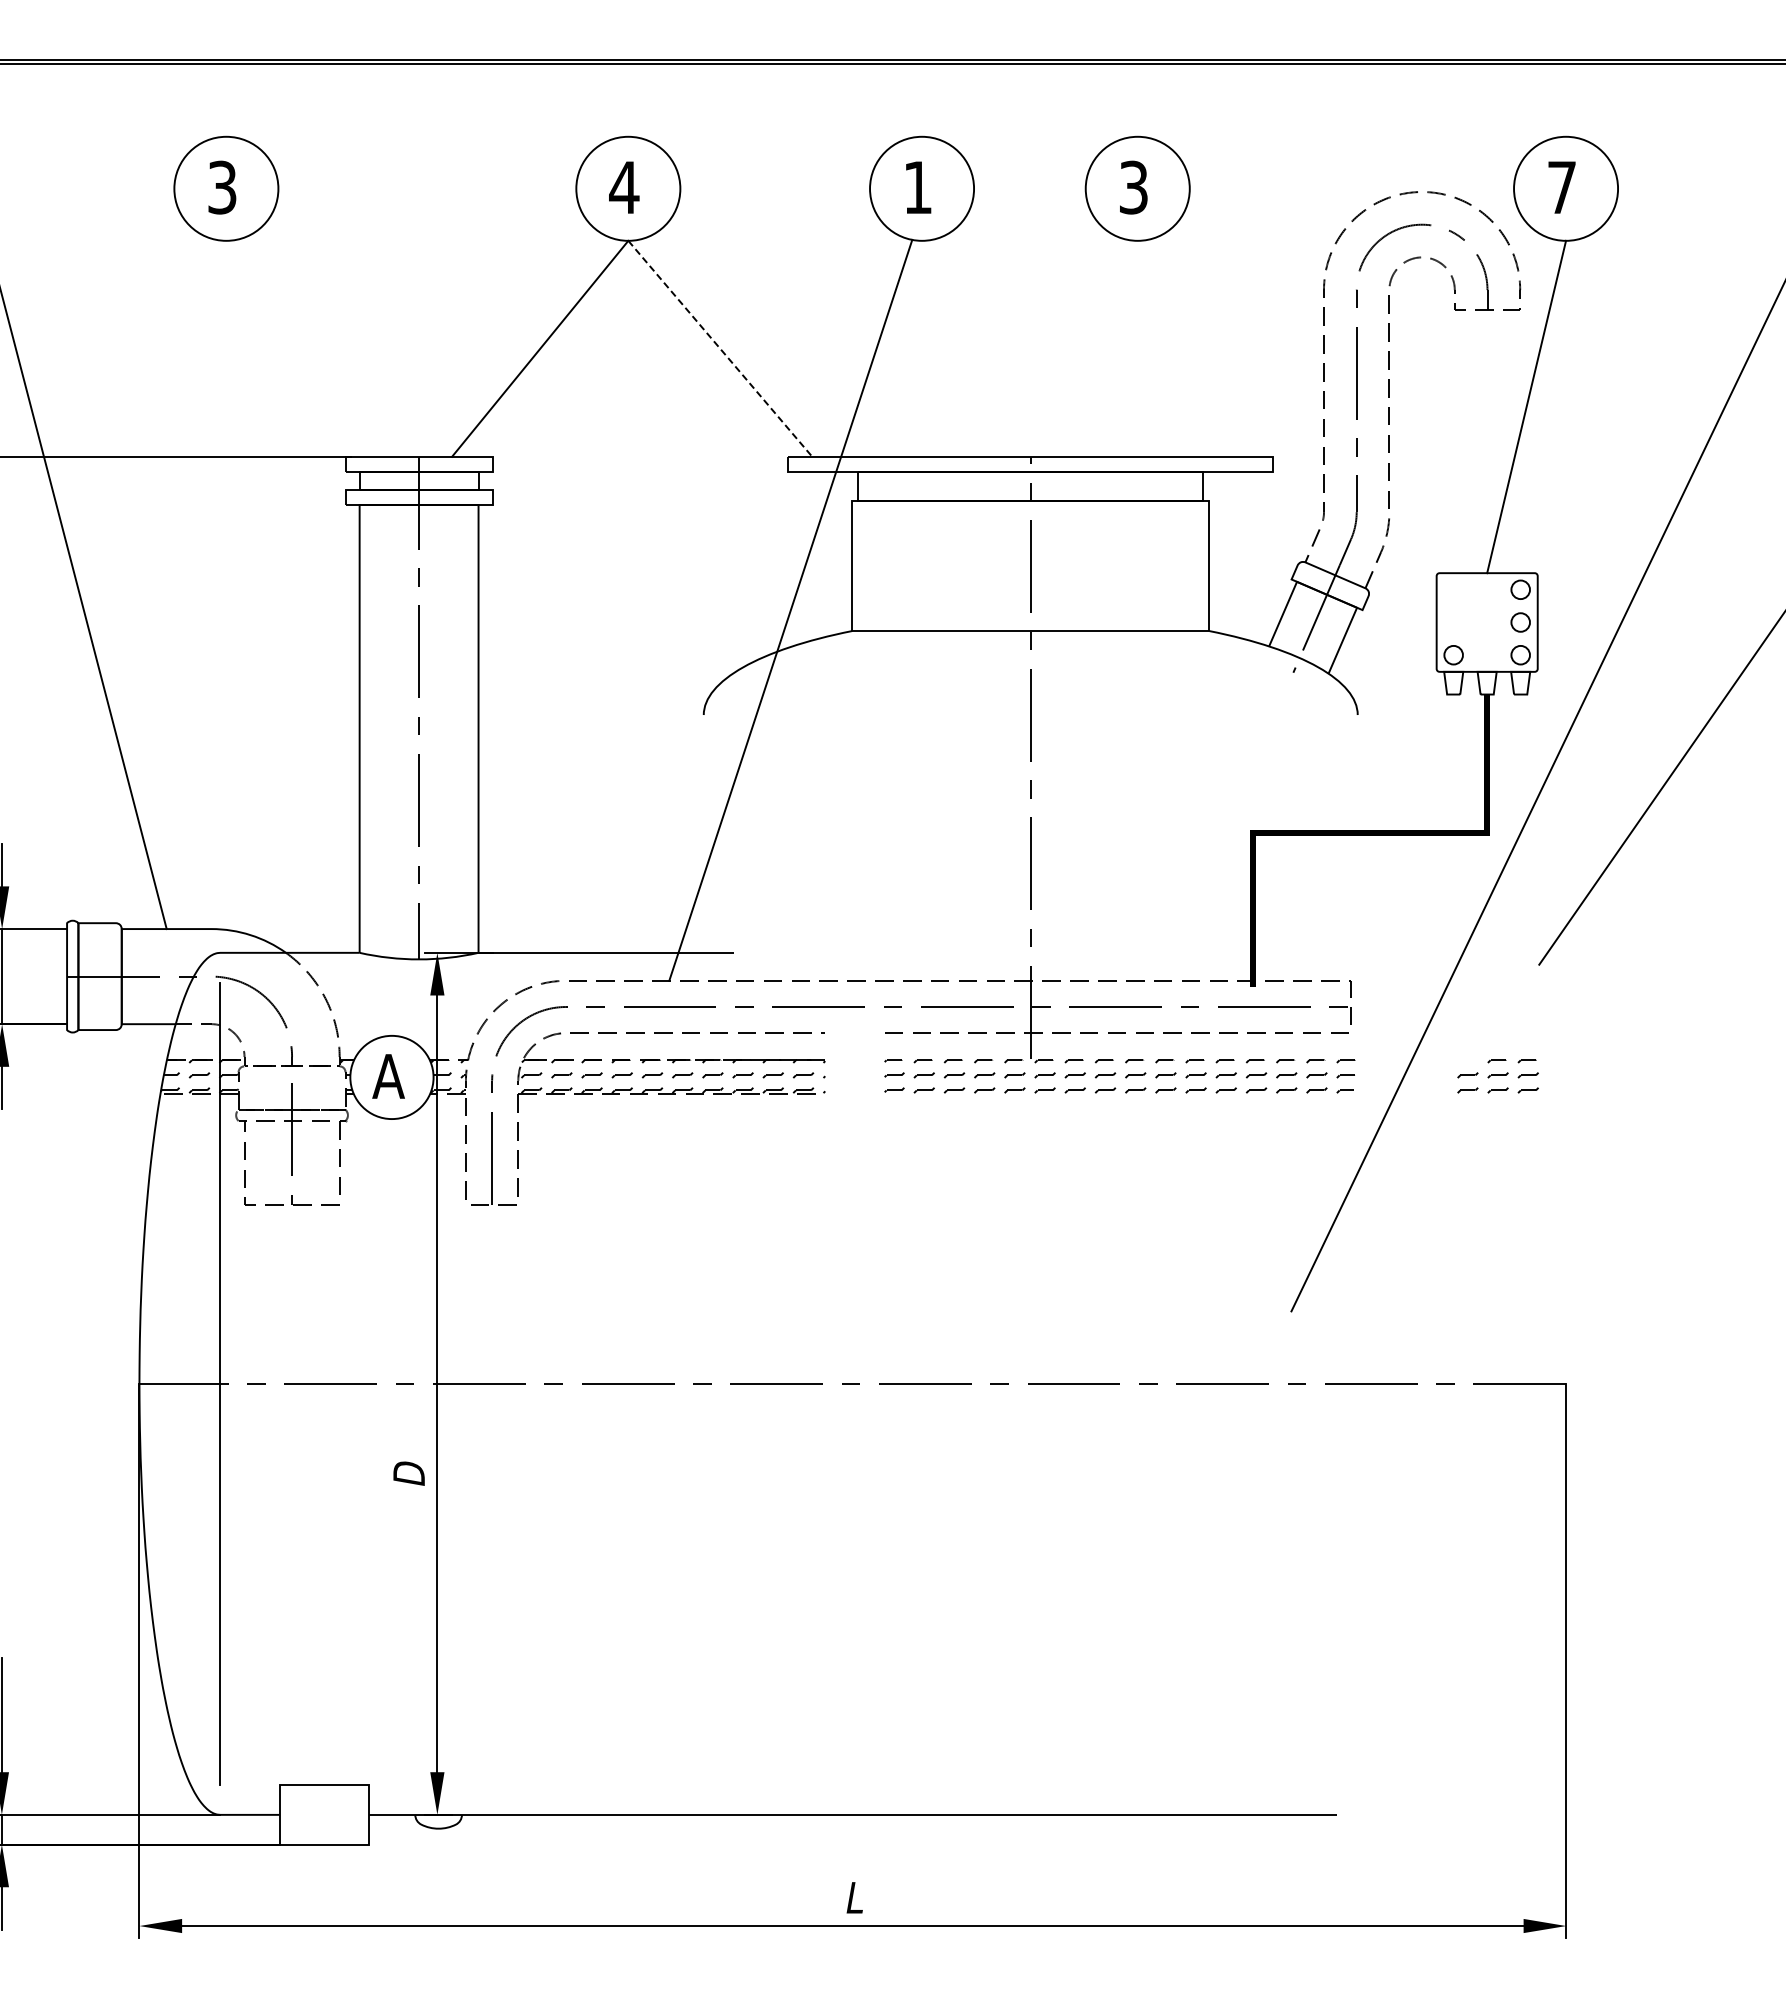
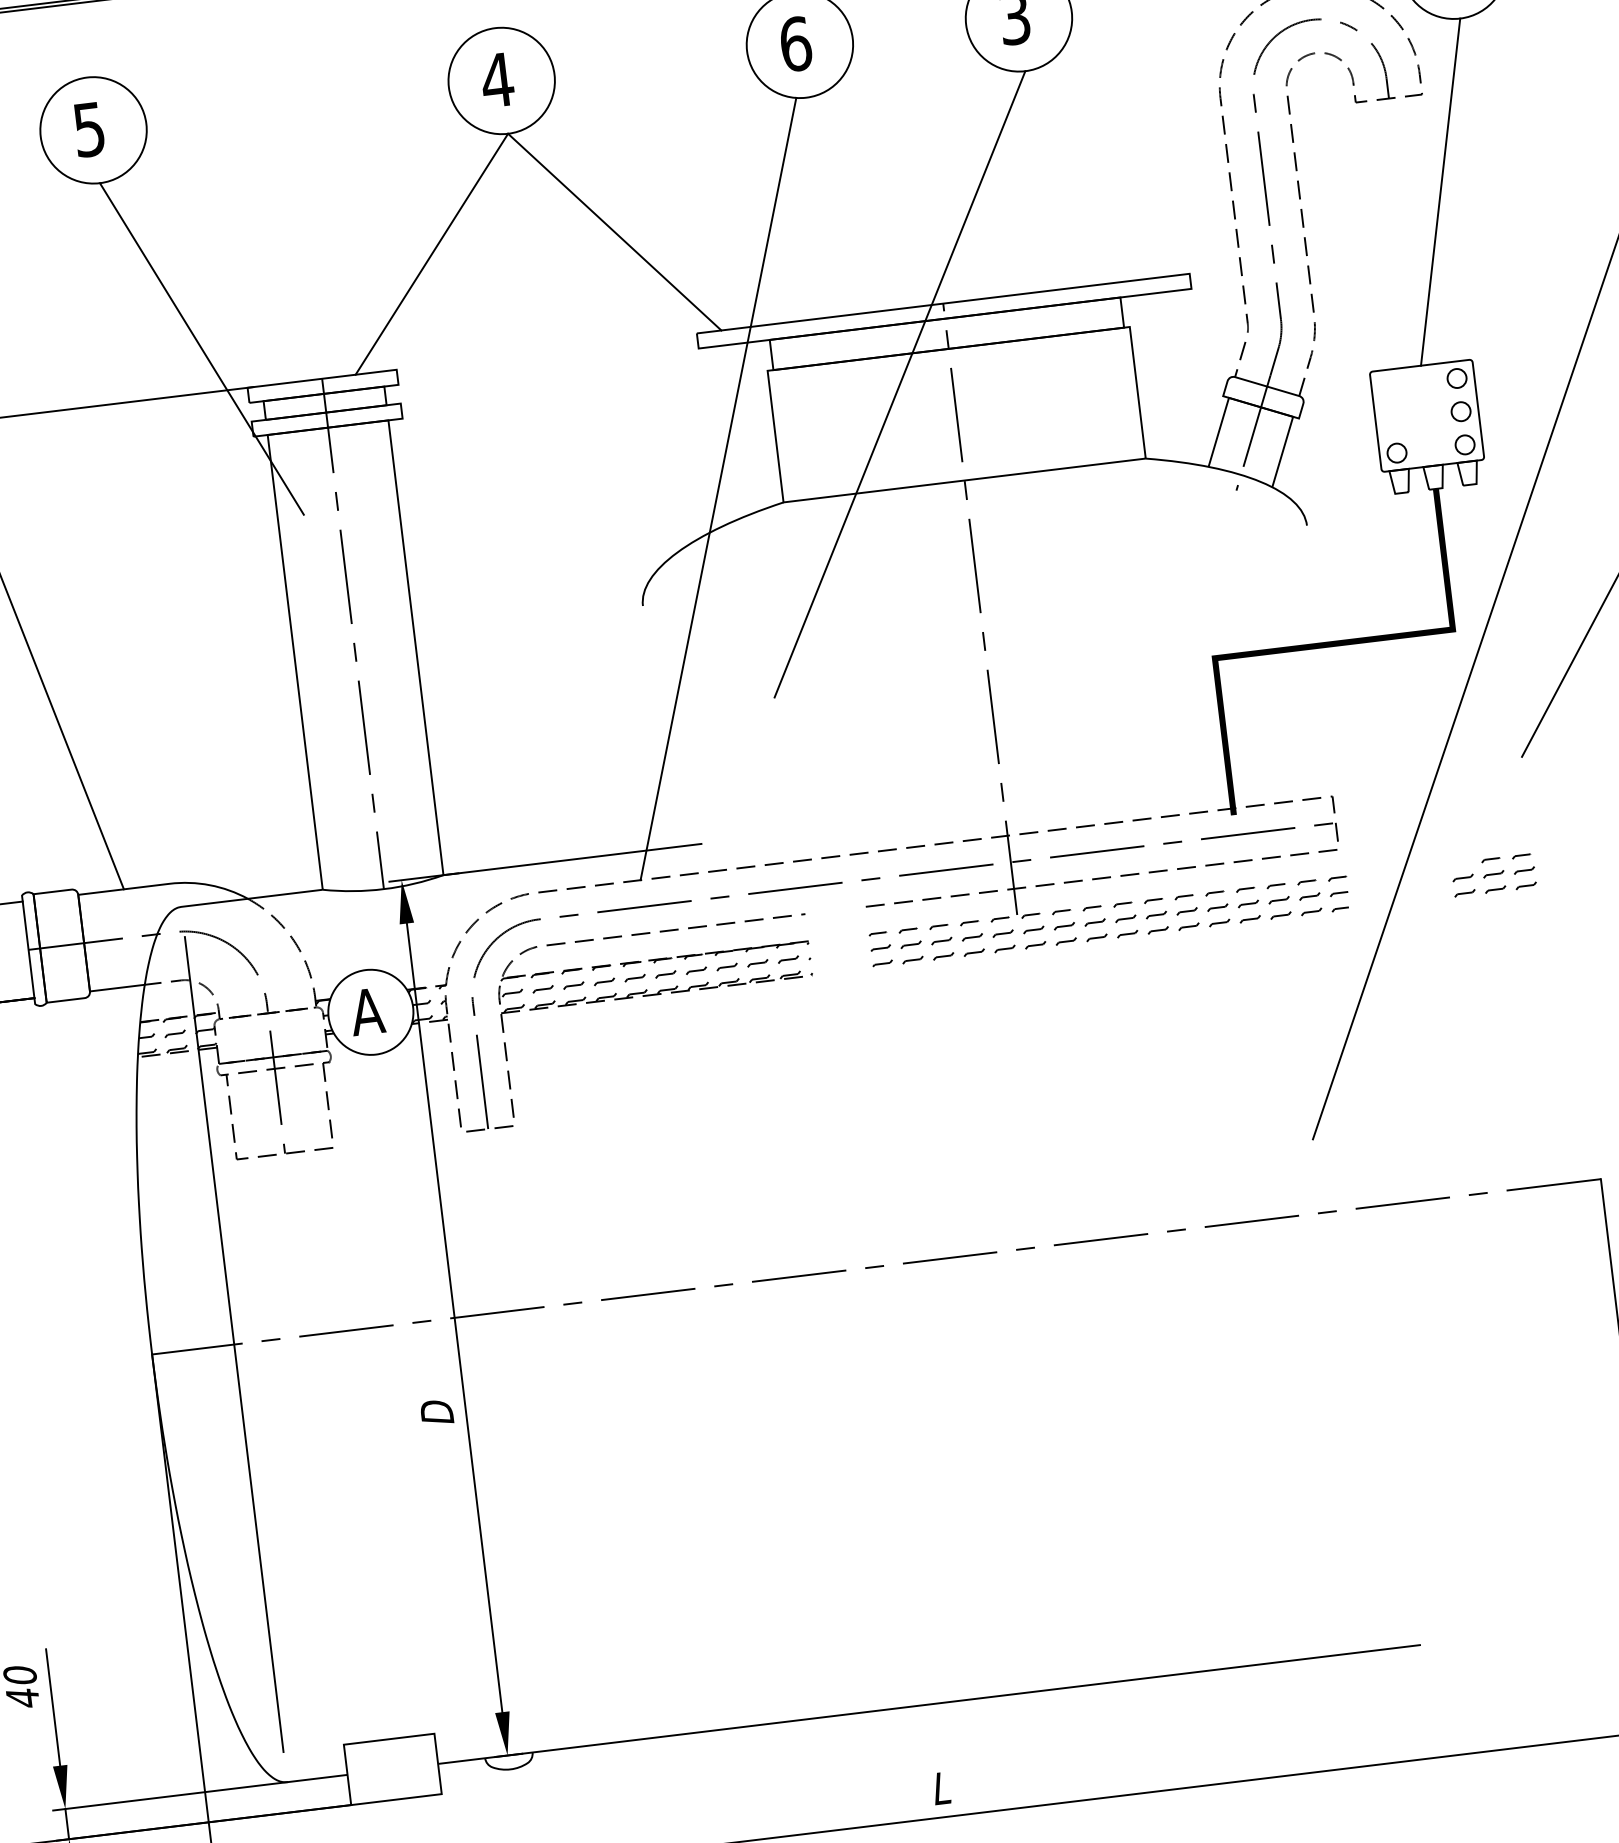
text: (222, 186) -> (89, 128), 3 -> 5
text: (917, 187) -> (795, 44), 1 -> 6
line: (720, 348) -> (614, 231), dashed -> solid
line: (305, 413) -> (201, 348), added
line: (978, 529) -> (899, 383), added

